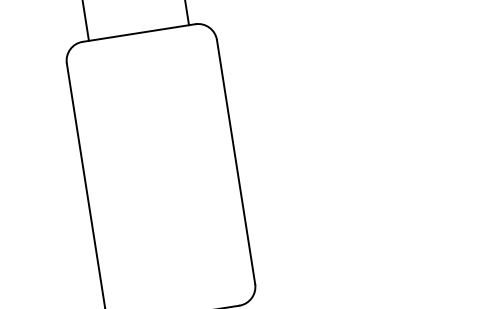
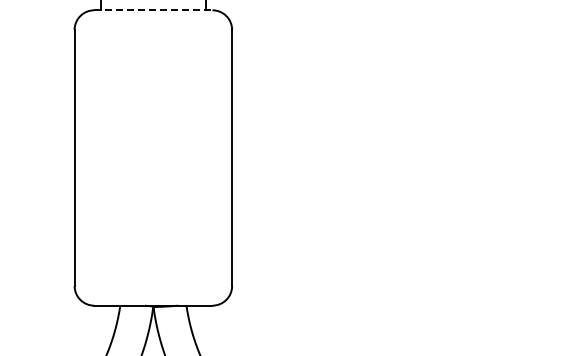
line: (139, 33) -> (153, 10), solid -> dashed

